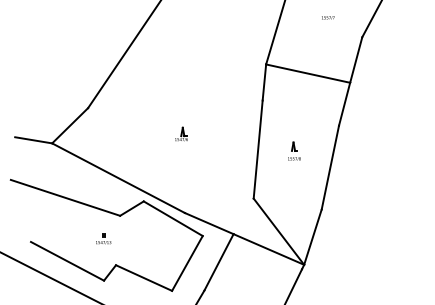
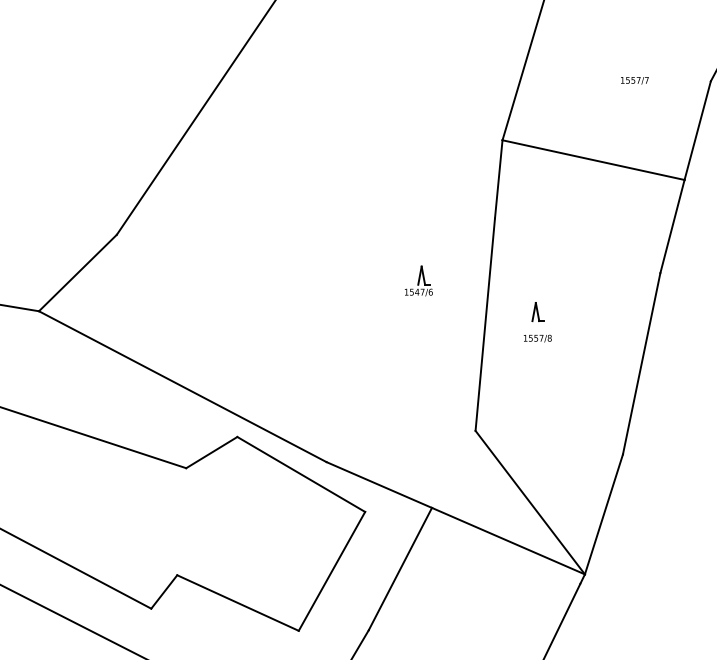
text: (328, 17) -> (635, 79), moved
part: (181, 133) -> (418, 278), moved
part: (294, 150) -> (537, 320), moved
part: (103, 238) -> (150, 517), removed

